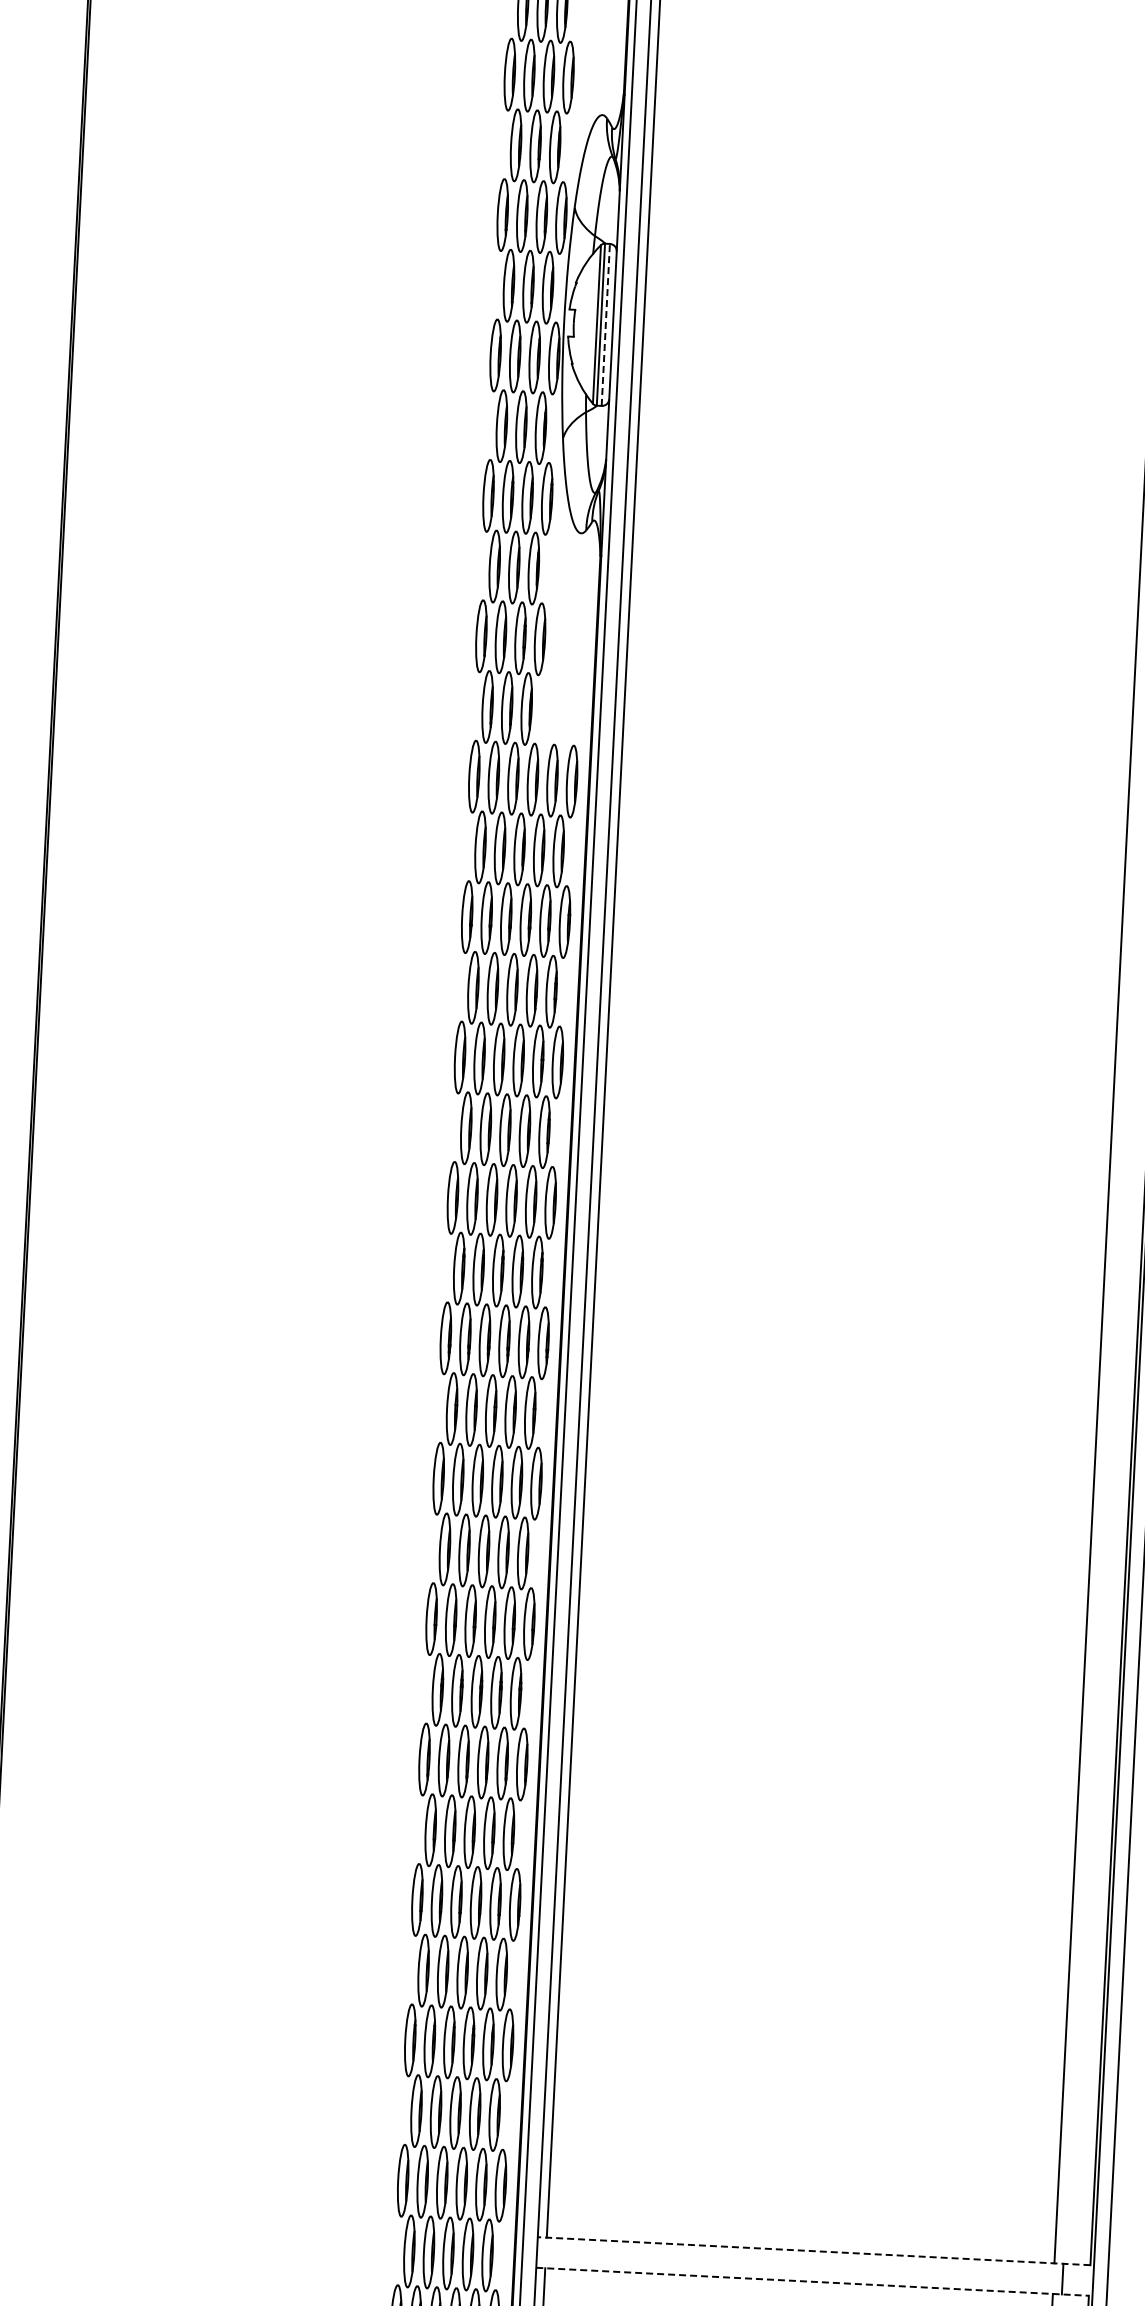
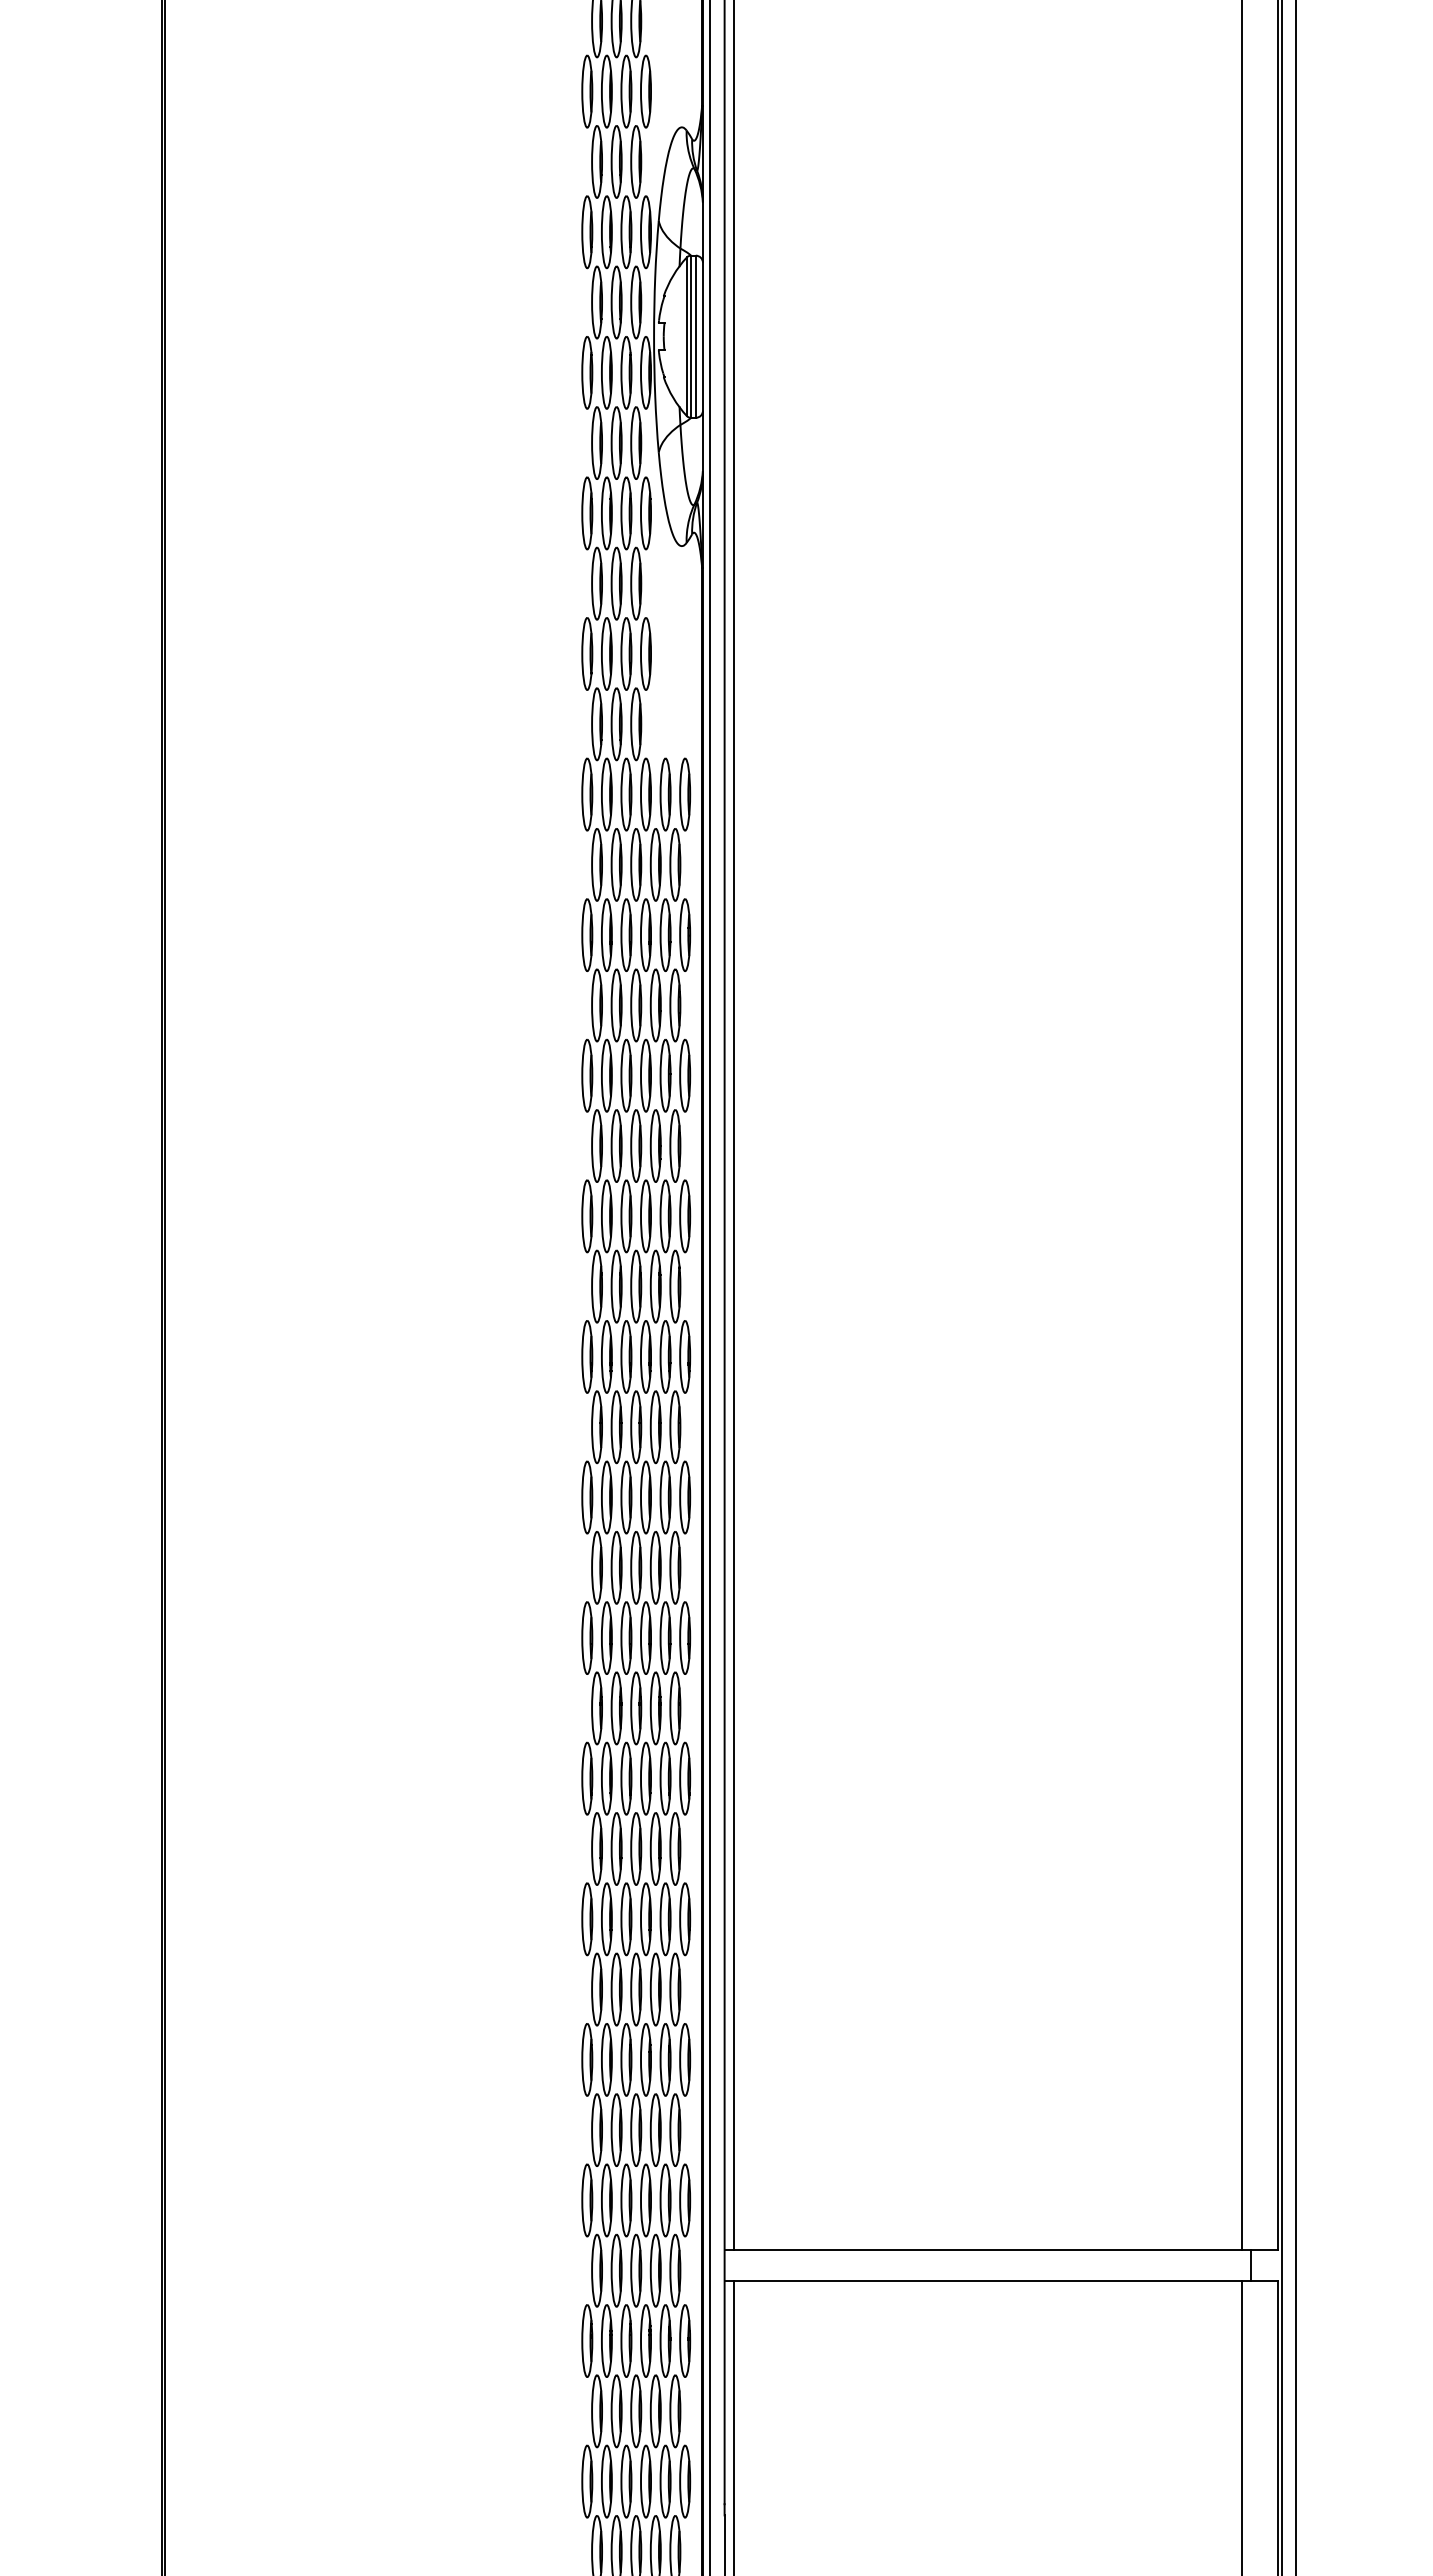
line: (605, 324) -> (695, 336), dashed -> solid
line: (814, 2251) -> (1001, 2250), dashed -> solid
line: (812, 2281) -> (1001, 2280), dashed -> solid

